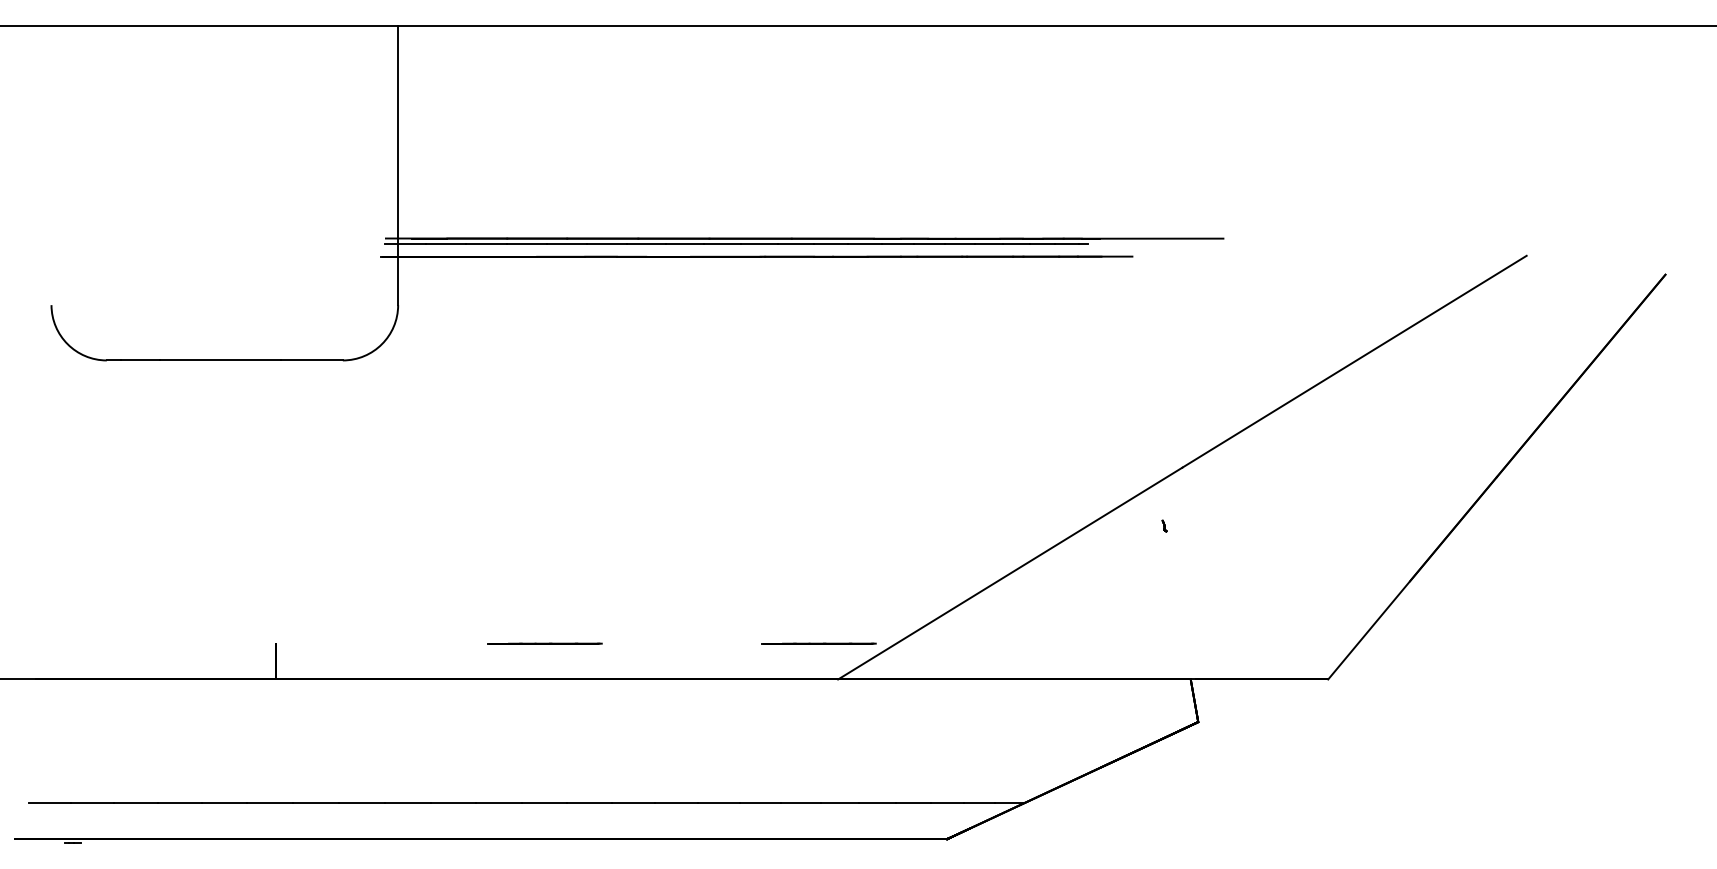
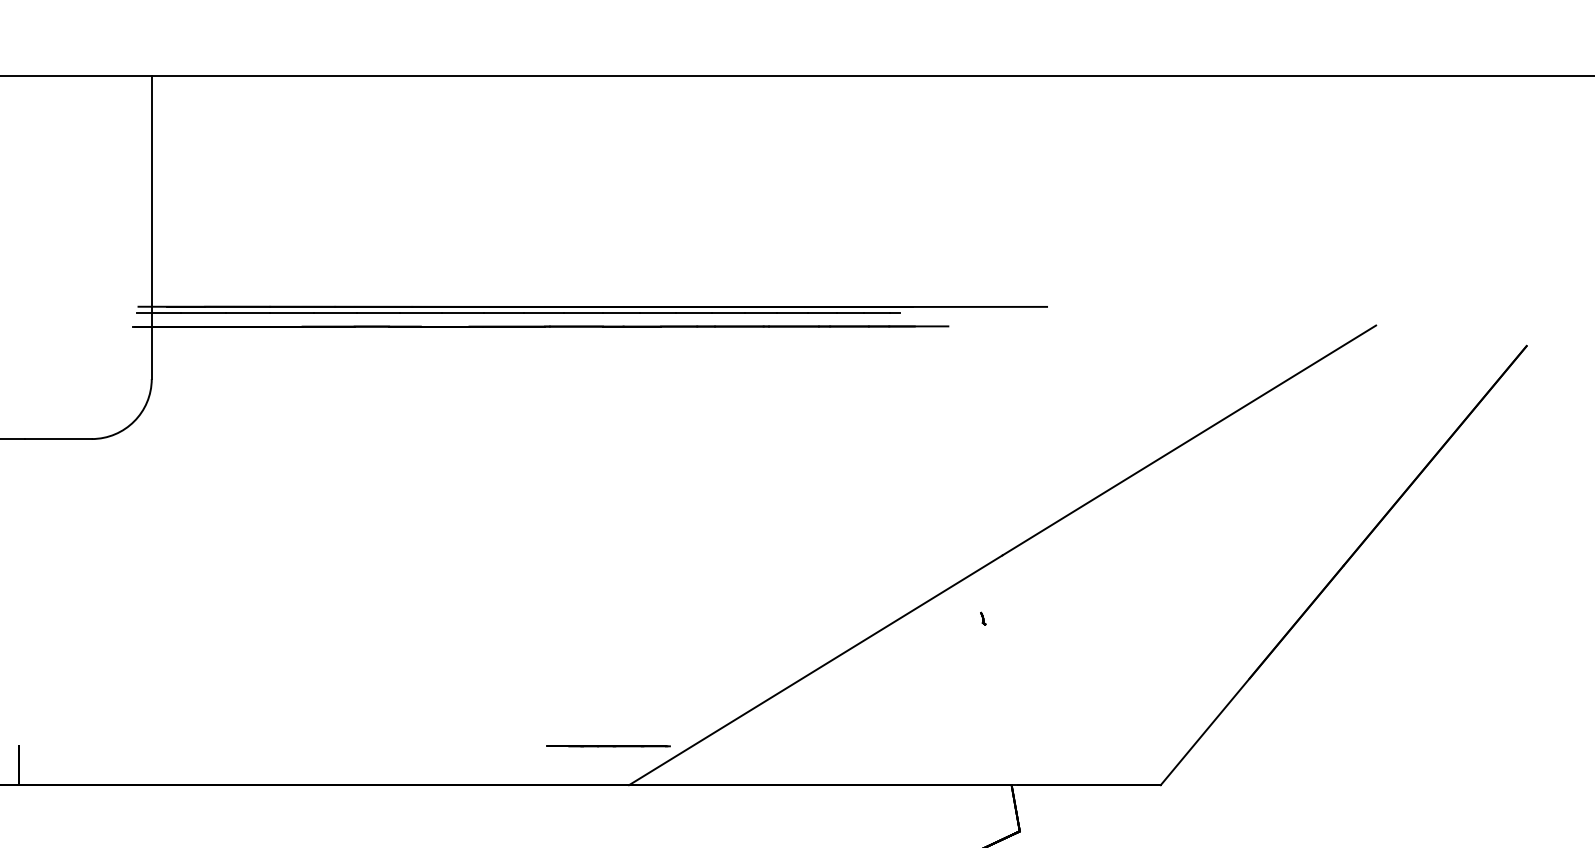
line: (544, 643) -> (310, 746), removed

